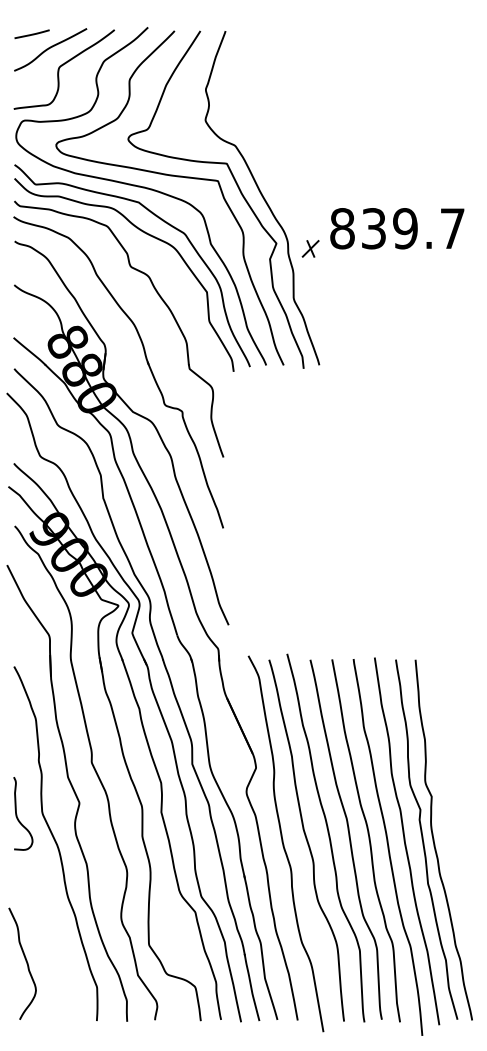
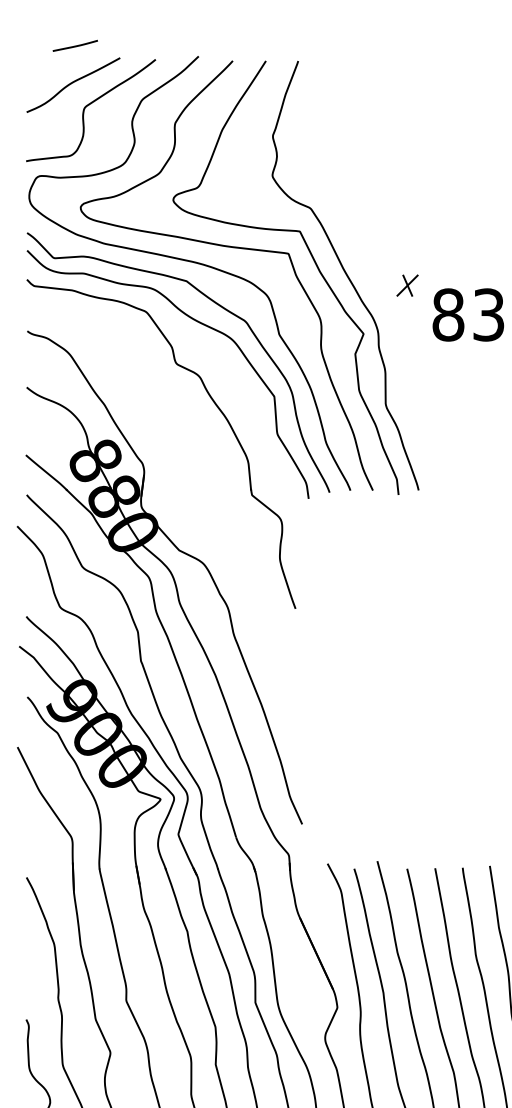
line: (31, 34) -> (74, 46), moved
part: (310, 248) -> (407, 285), moved
part: (146, 362) -> (196, 486), removed

